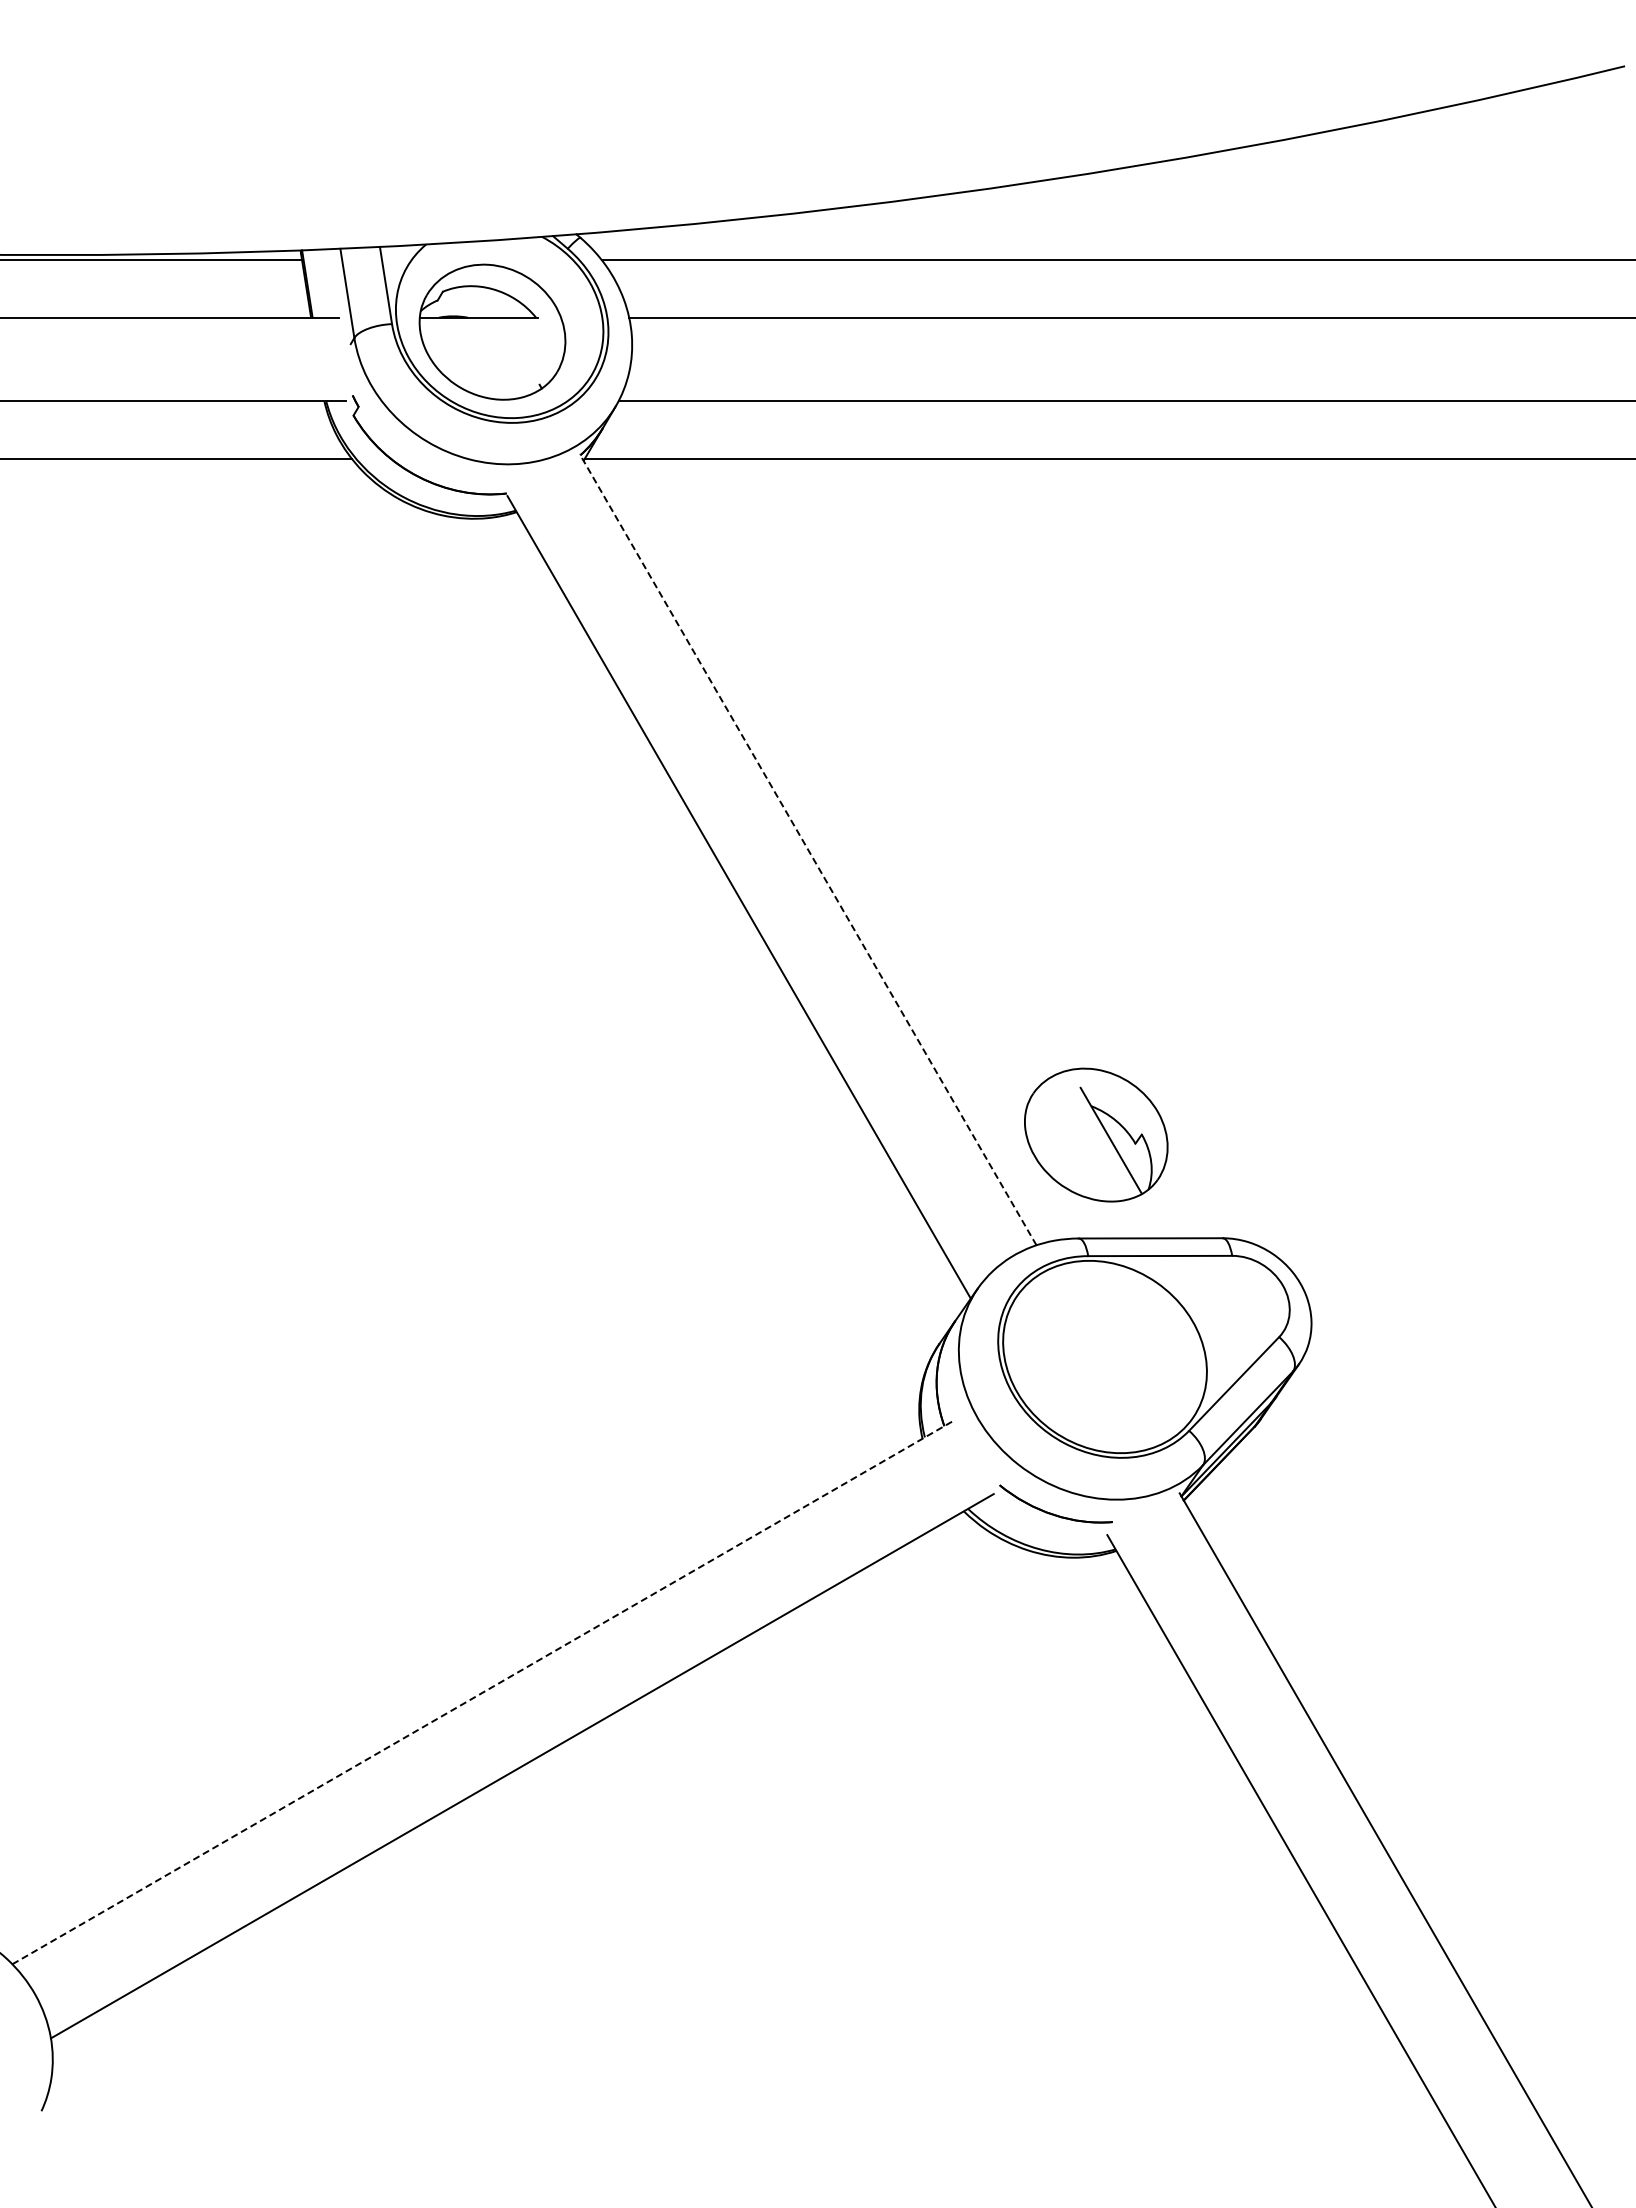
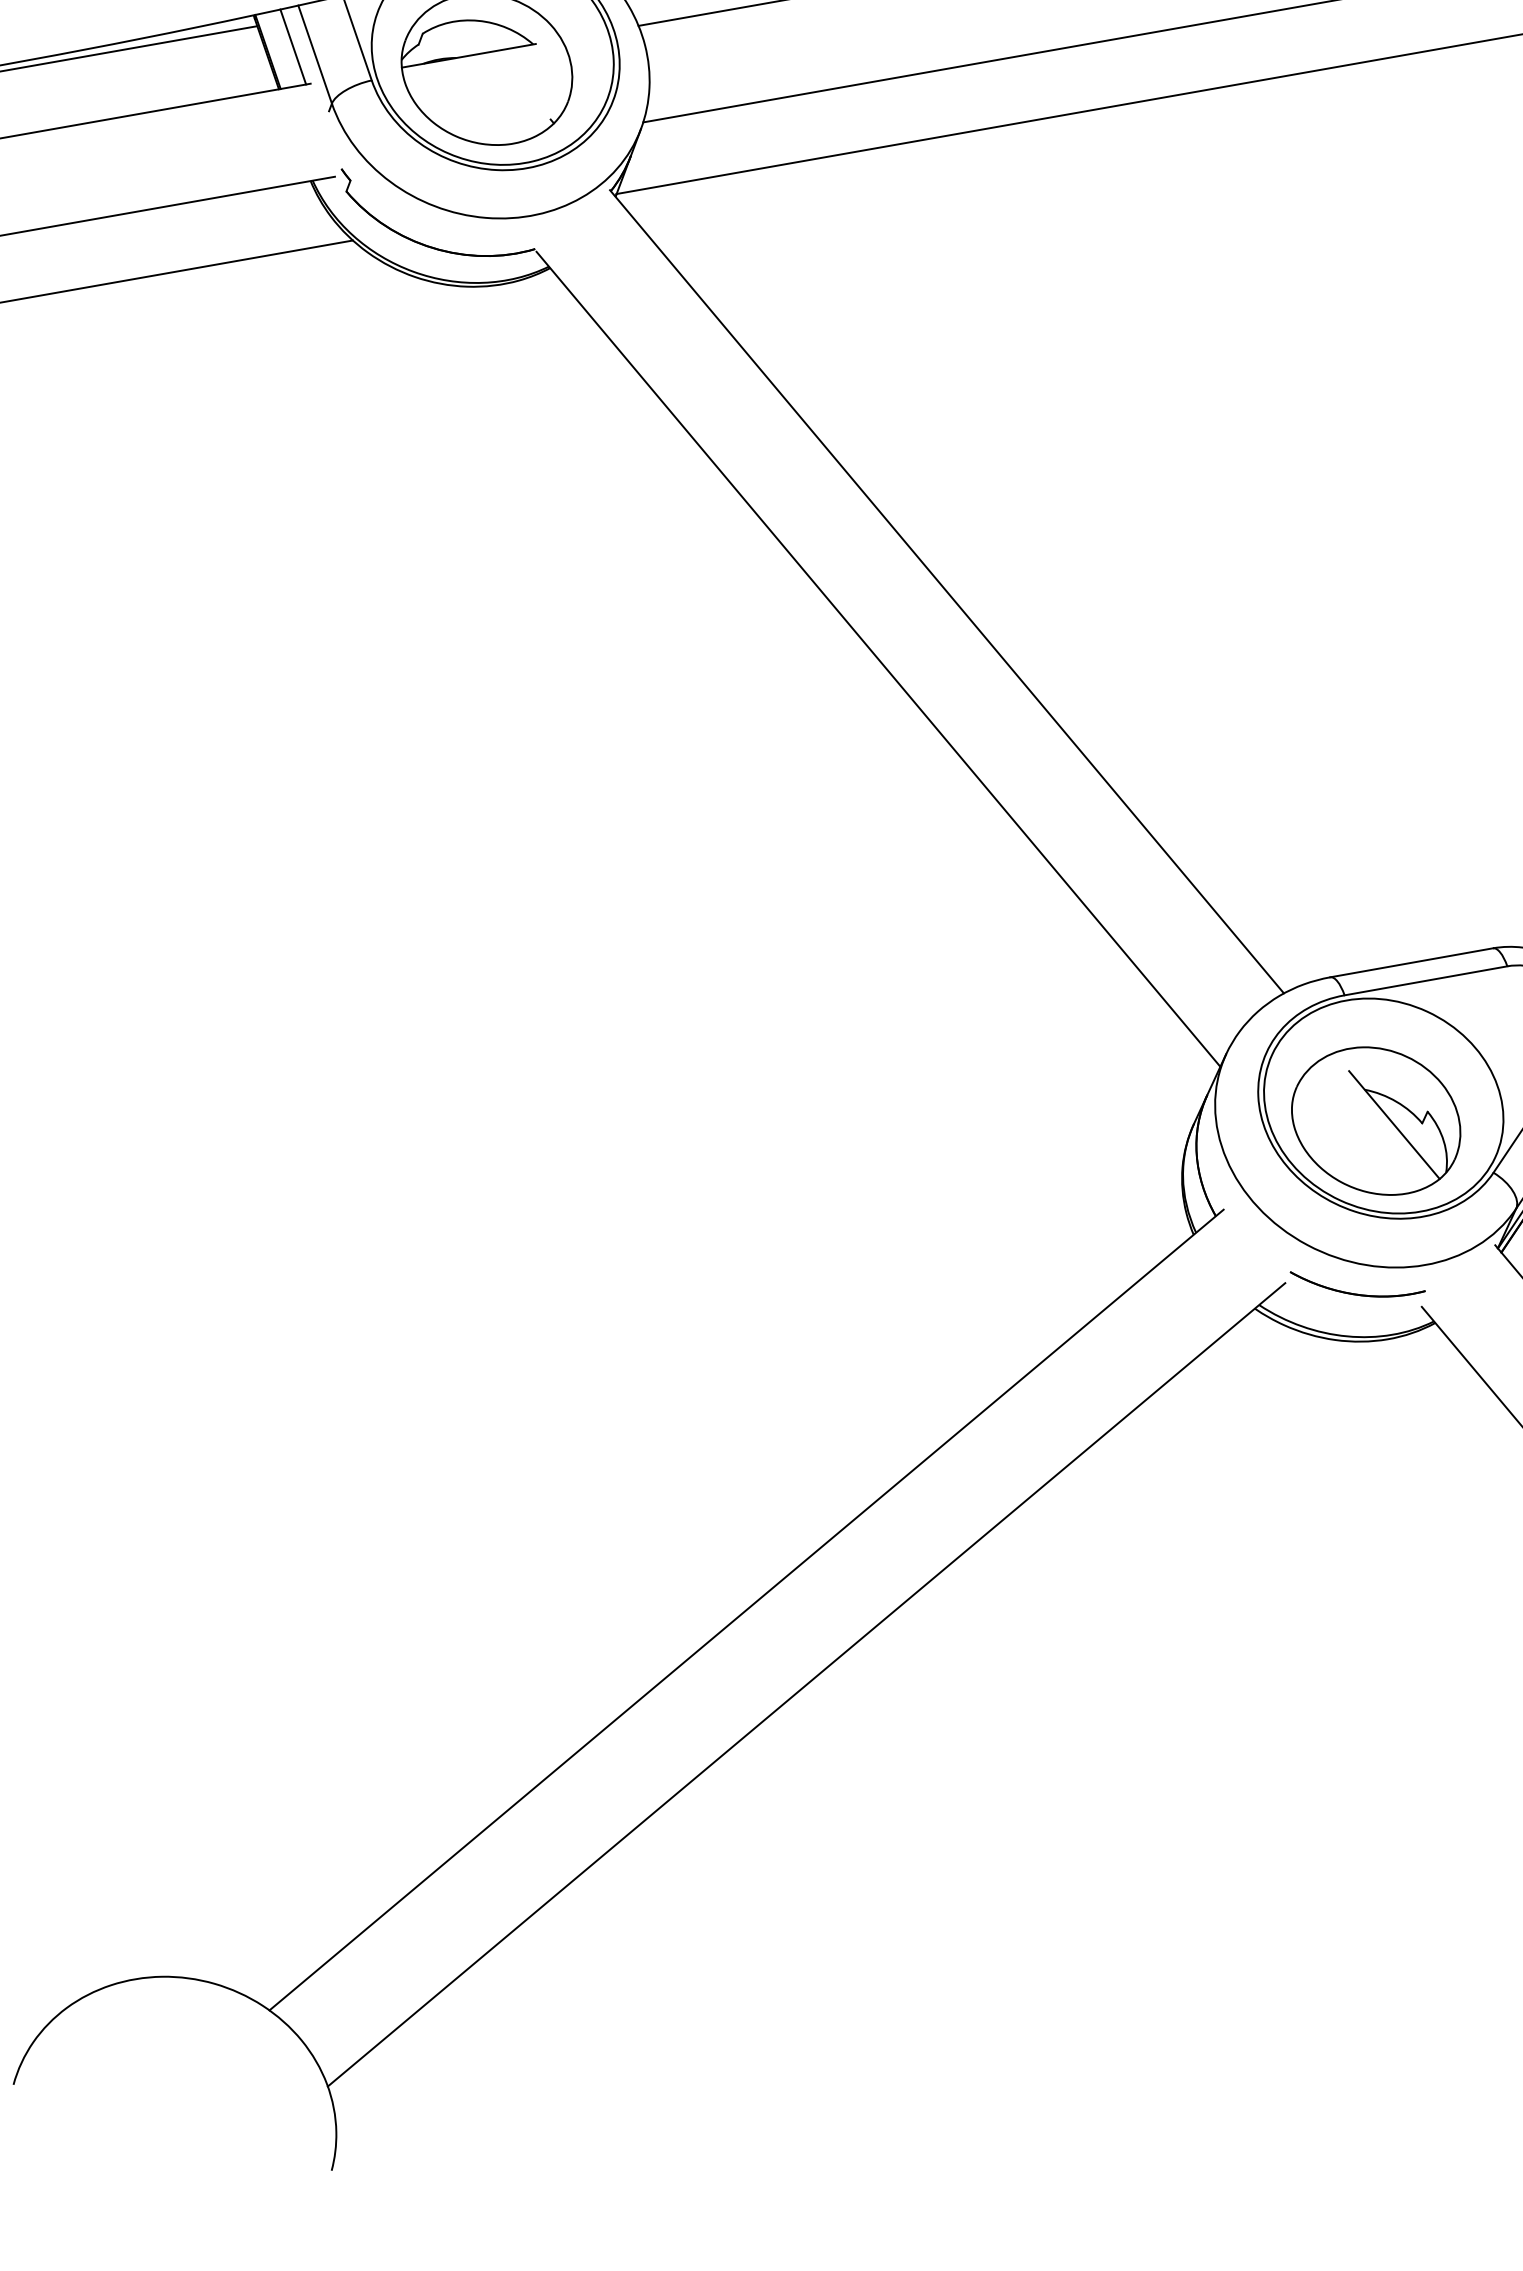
line: (329, 283) -> (292, 46), added
line: (808, 849) -> (947, 591), dashed -> solid
part: (1096, 1134) -> (1376, 1120), moved
line: (482, 1693) -> (746, 1610), dashed -> solid

